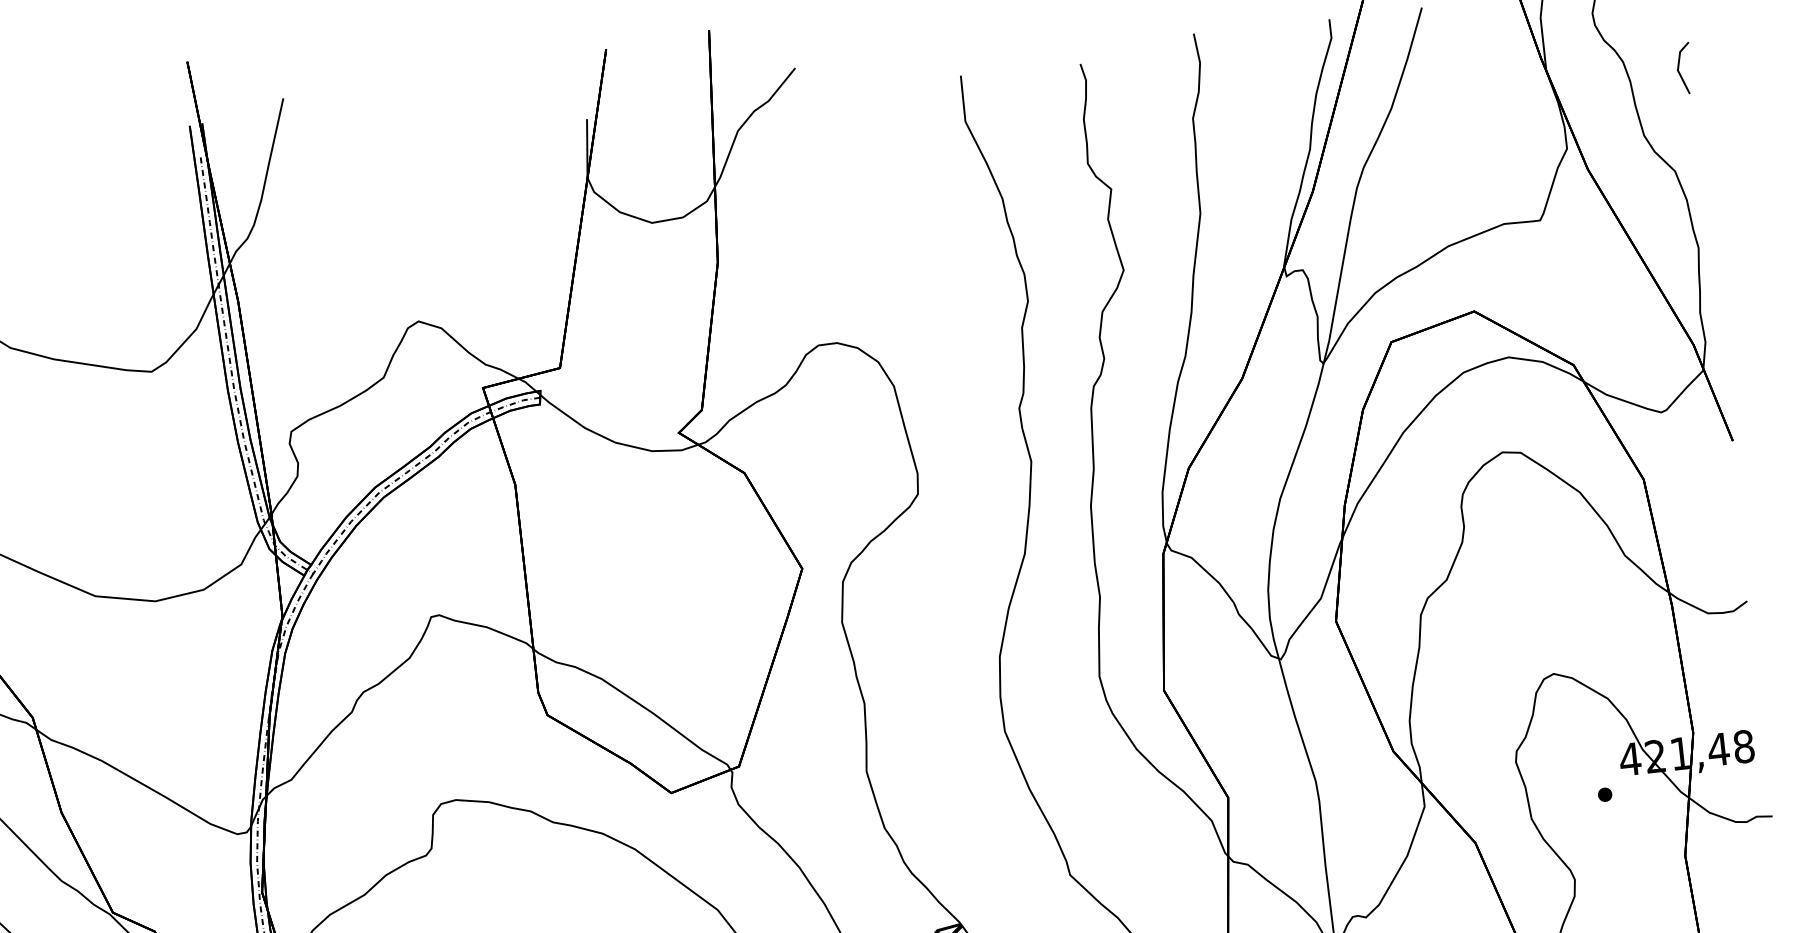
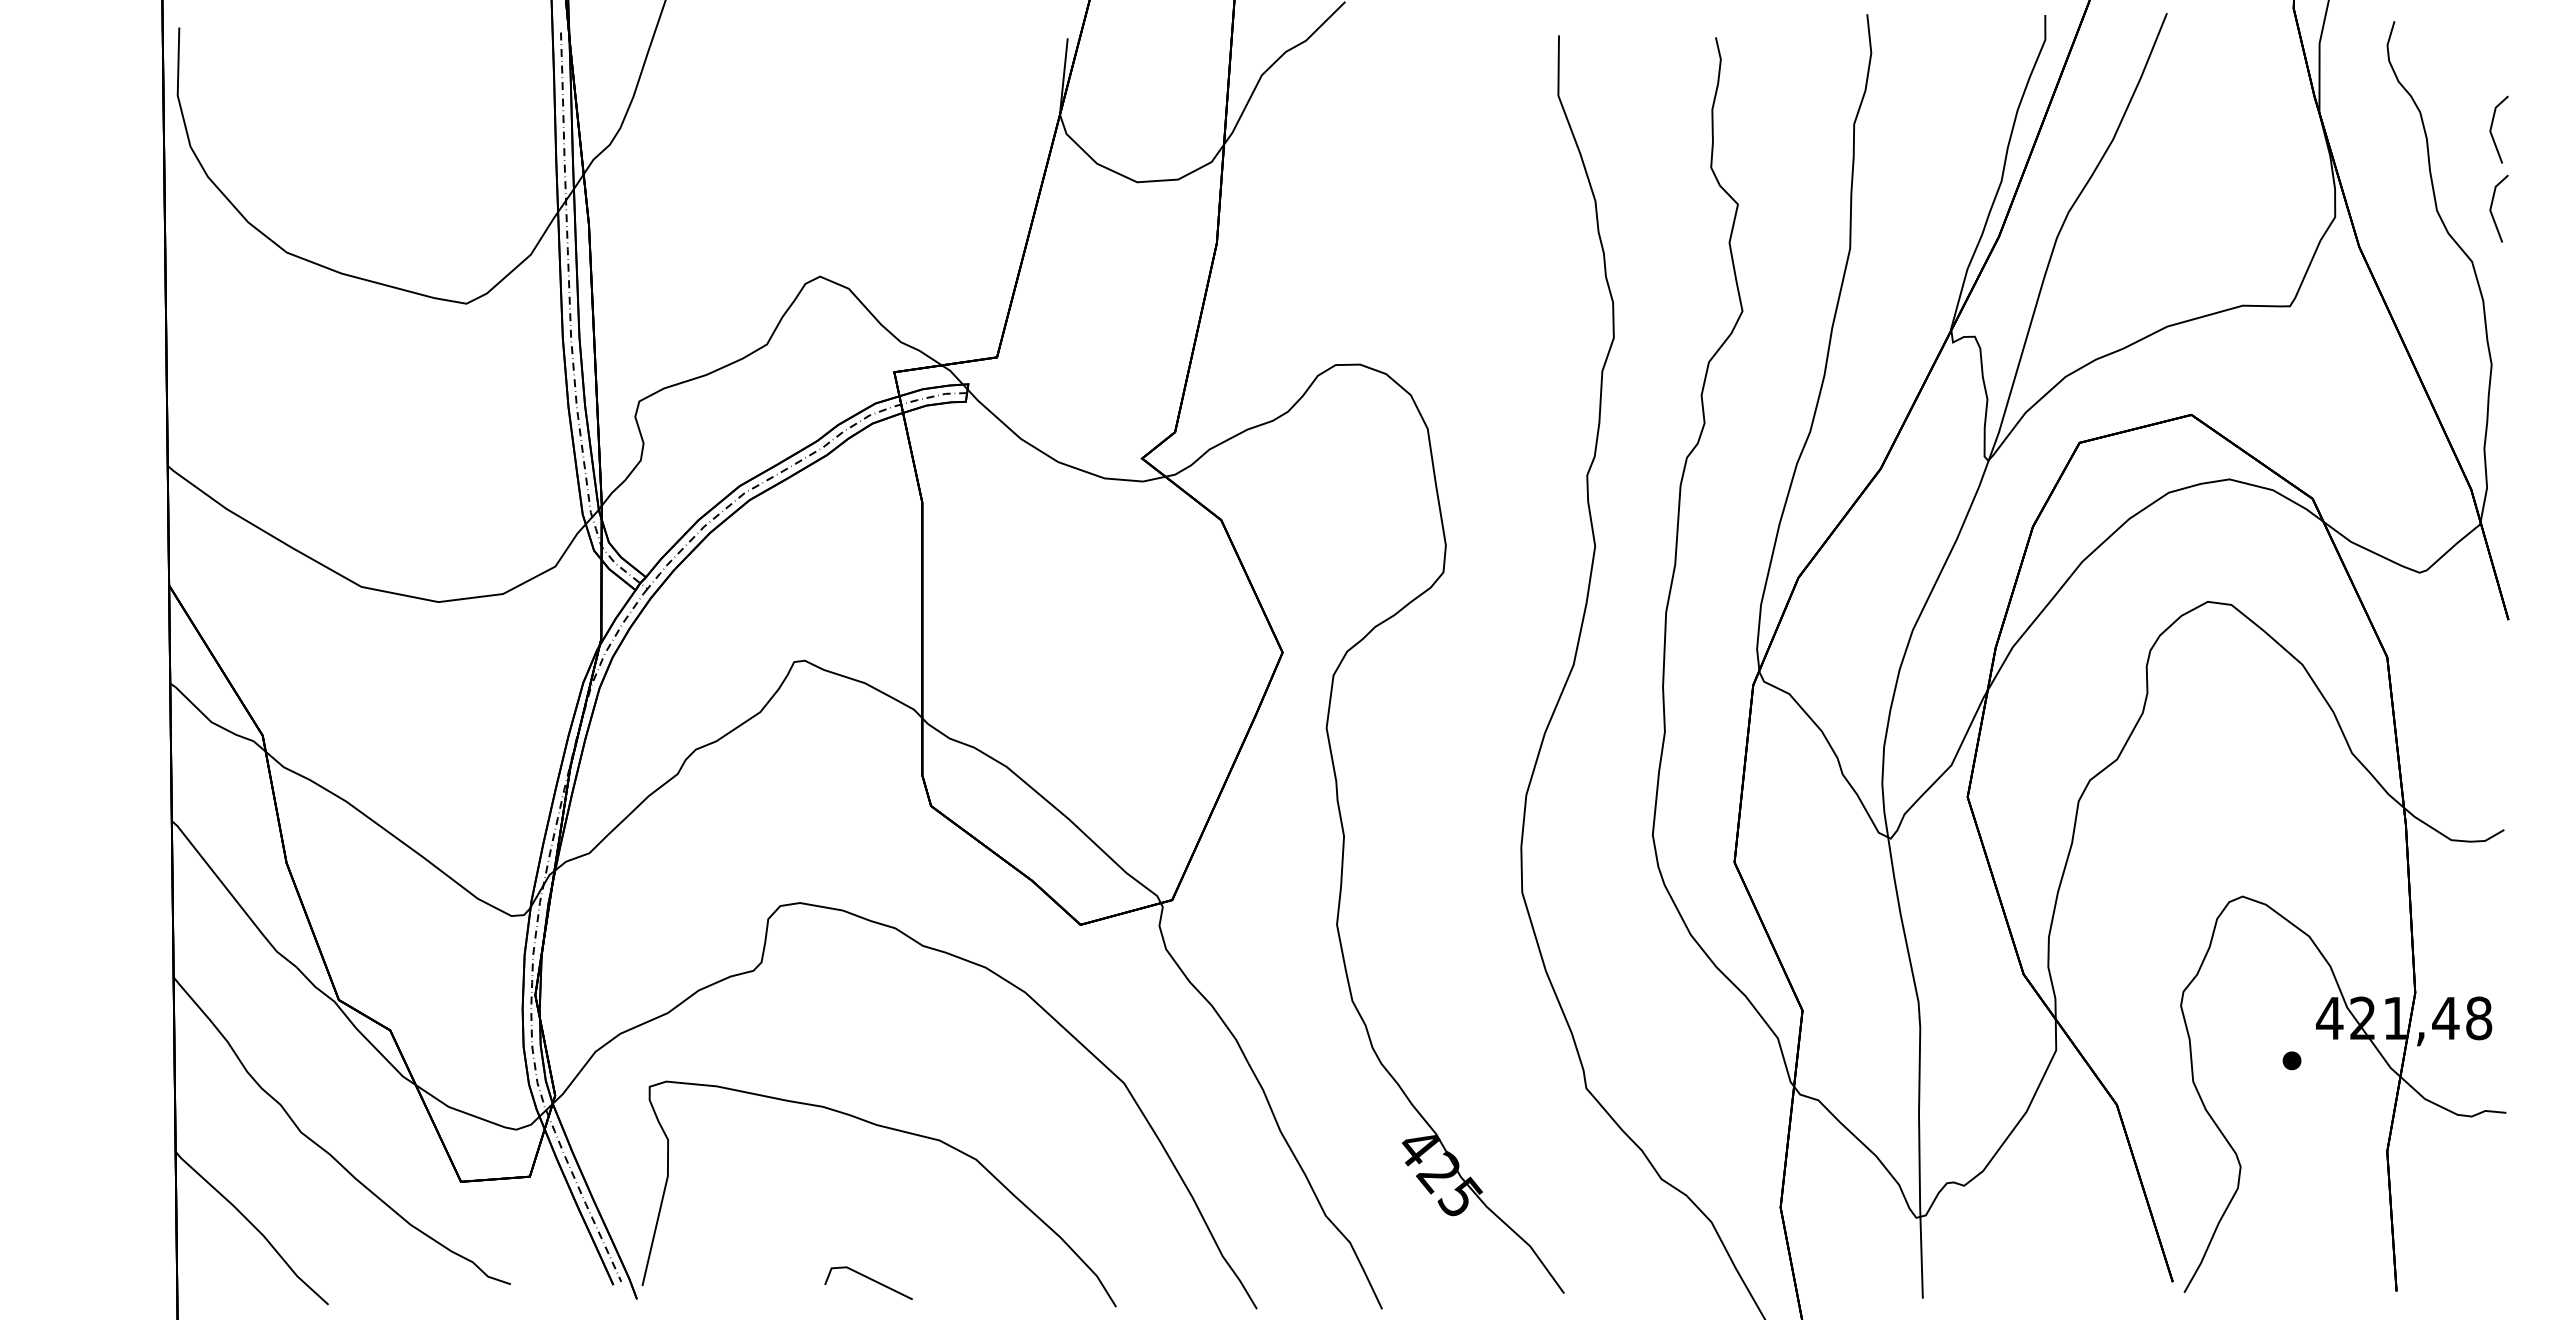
line: (1685, 127) -> (2492, 206), added

